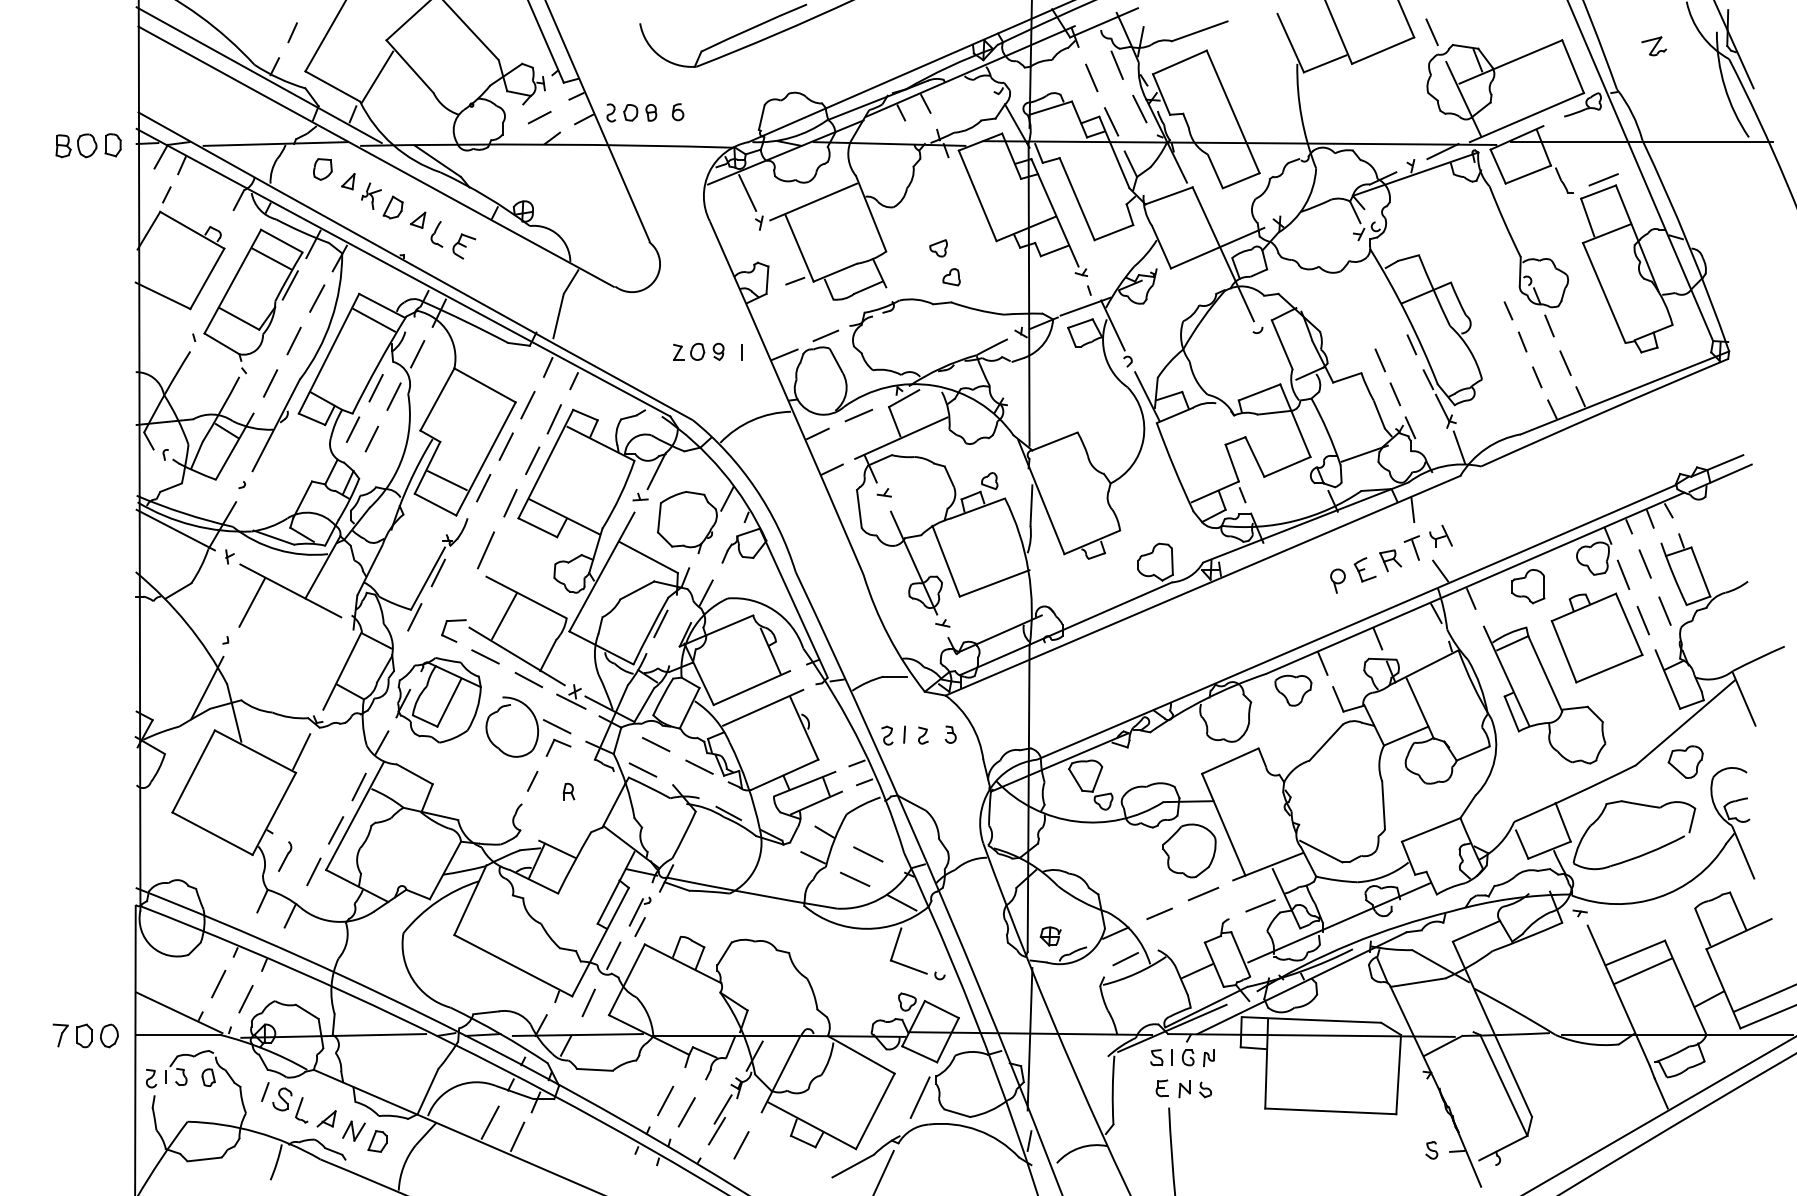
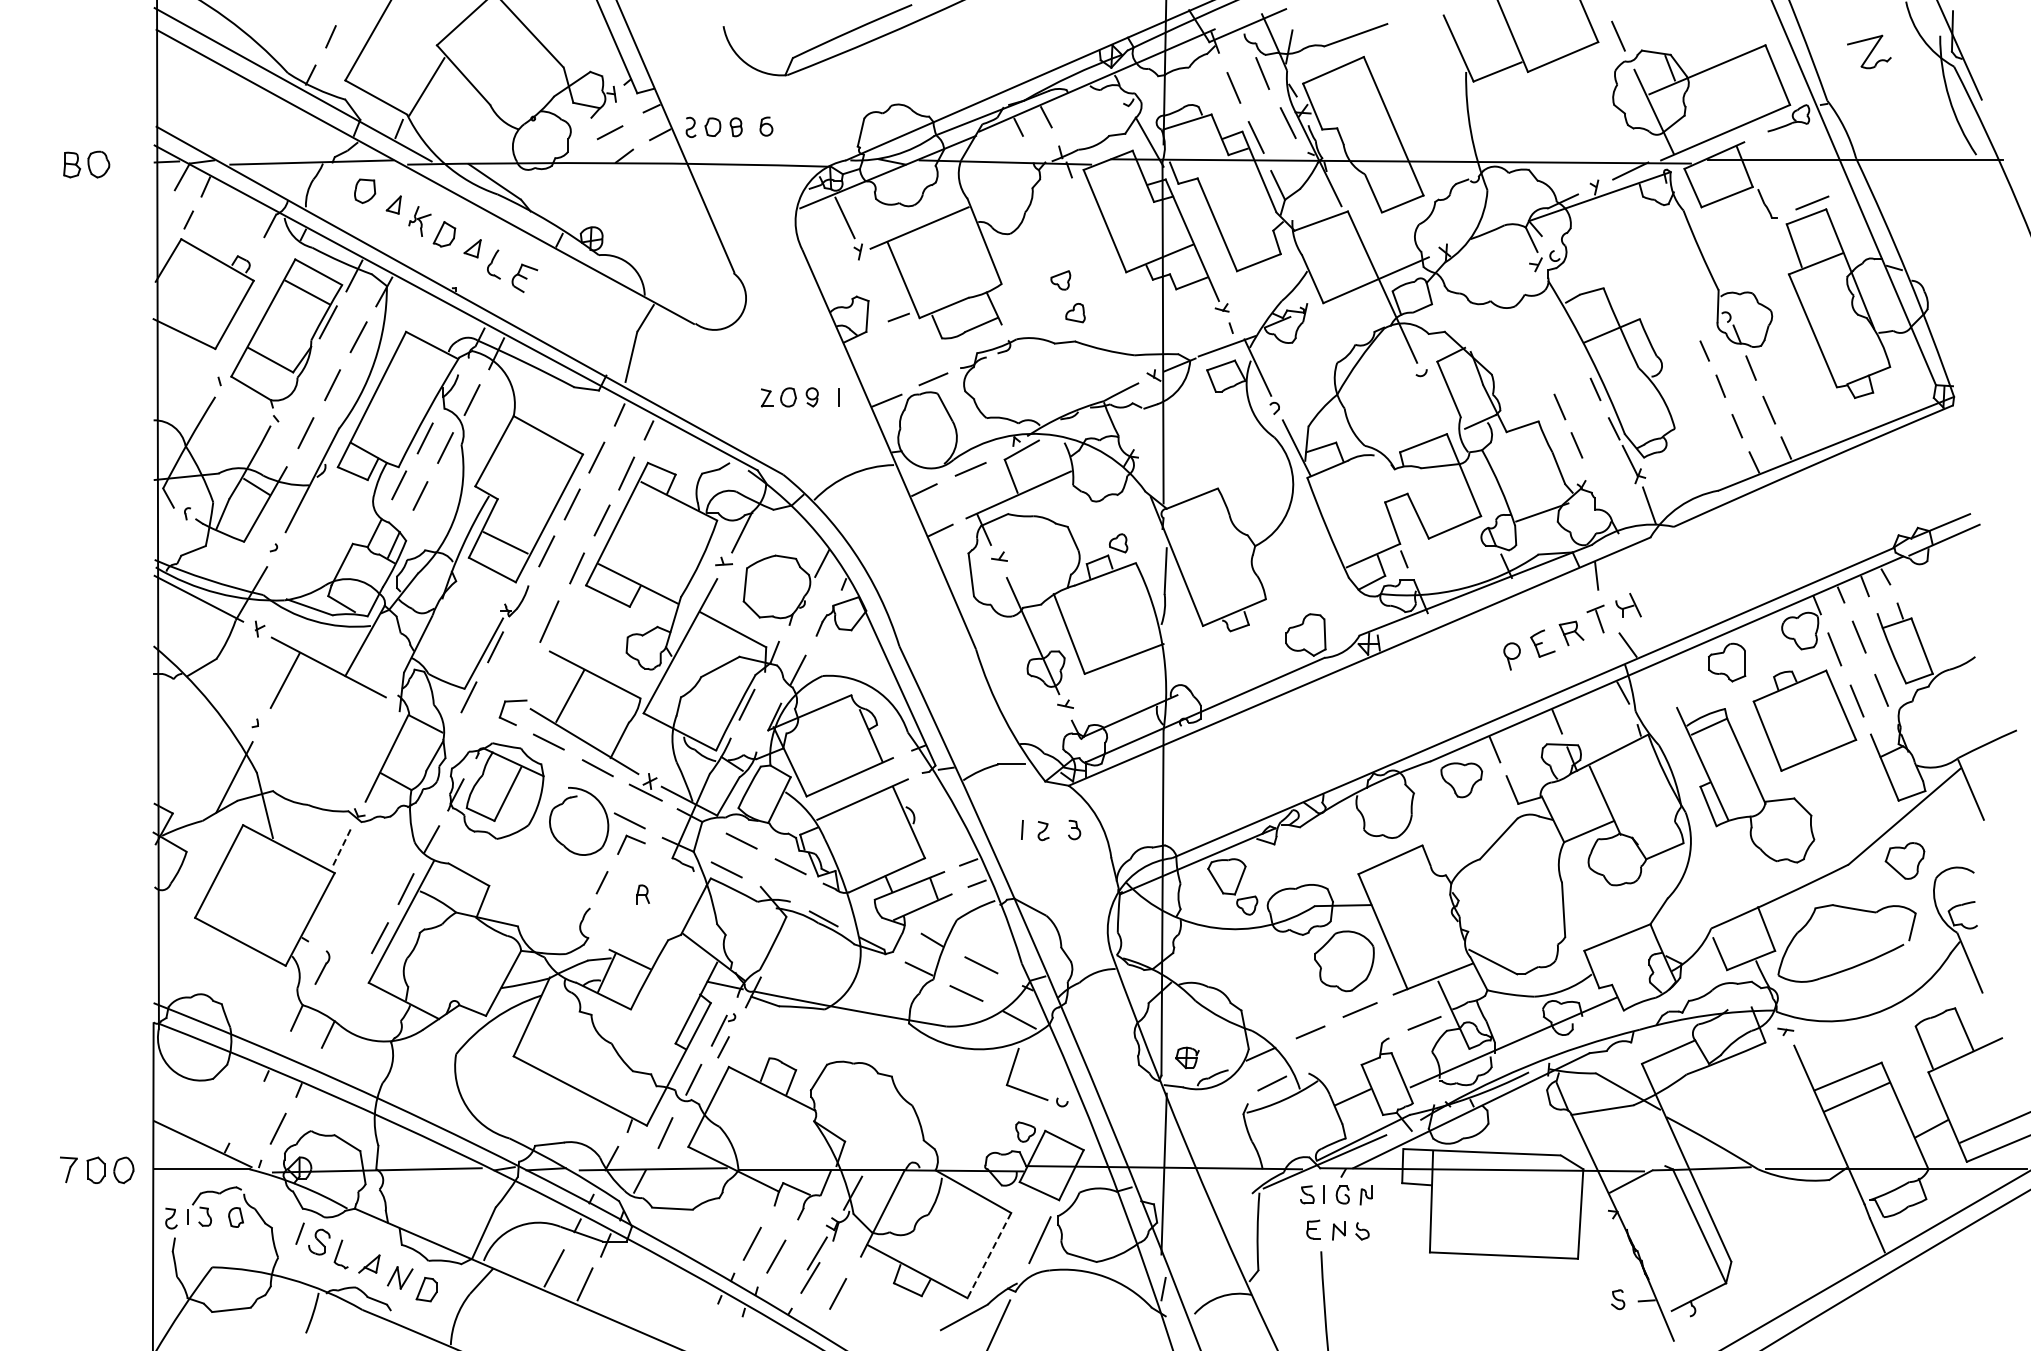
part: (1654, 46) -> (1869, 52), size x1.6
part: (112, 144) -> (127, 163), removed
line: (373, 320) -> (422, 361), removed
line: (1410, 427) -> (1593, 482), removed
line: (1471, 598) -> (1662, 676), removed
part: (886, 735) -> (1002, 830), removed
line: (302, 751) -> (341, 849), solid -> dashed
line: (313, 871) -> (354, 984), removed
line: (217, 983) -> (246, 1111), removed
line: (875, 1111) -> (989, 1255), solid -> dashed

